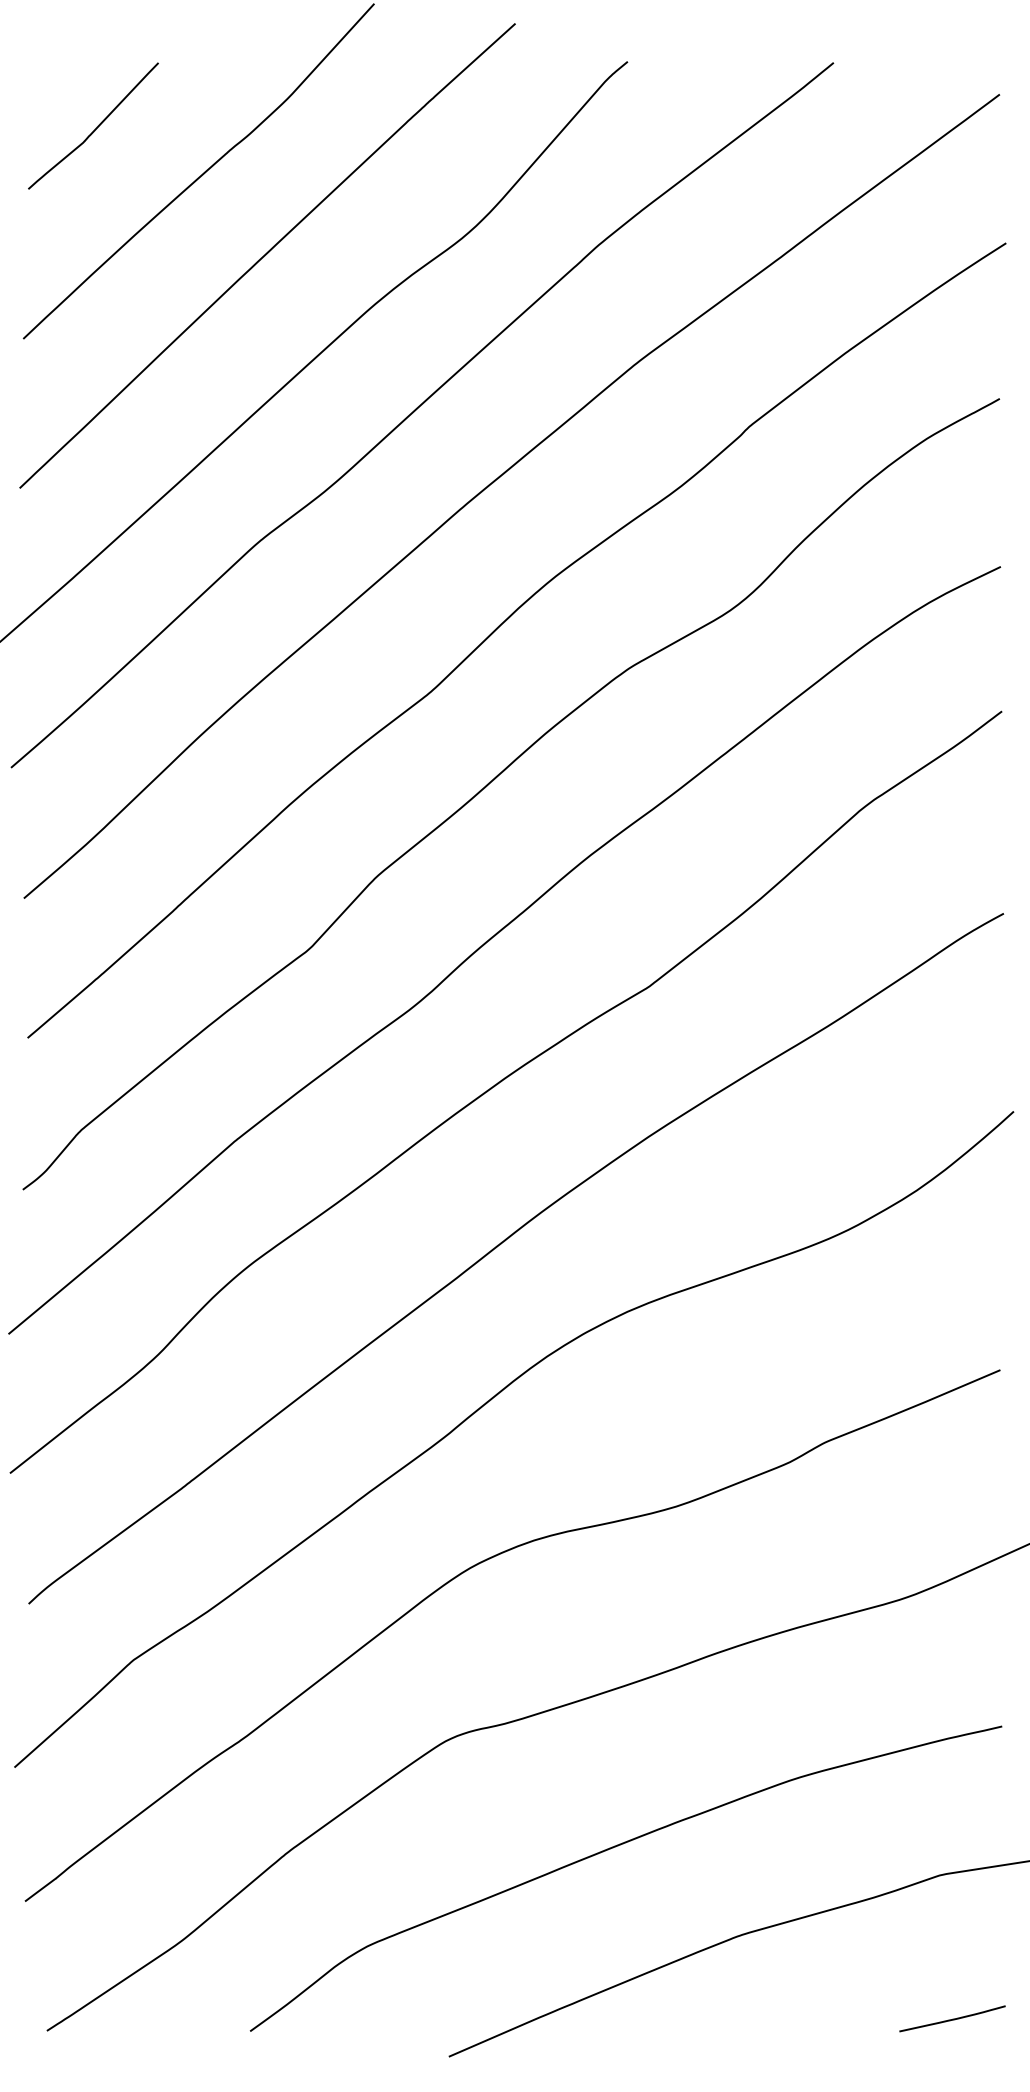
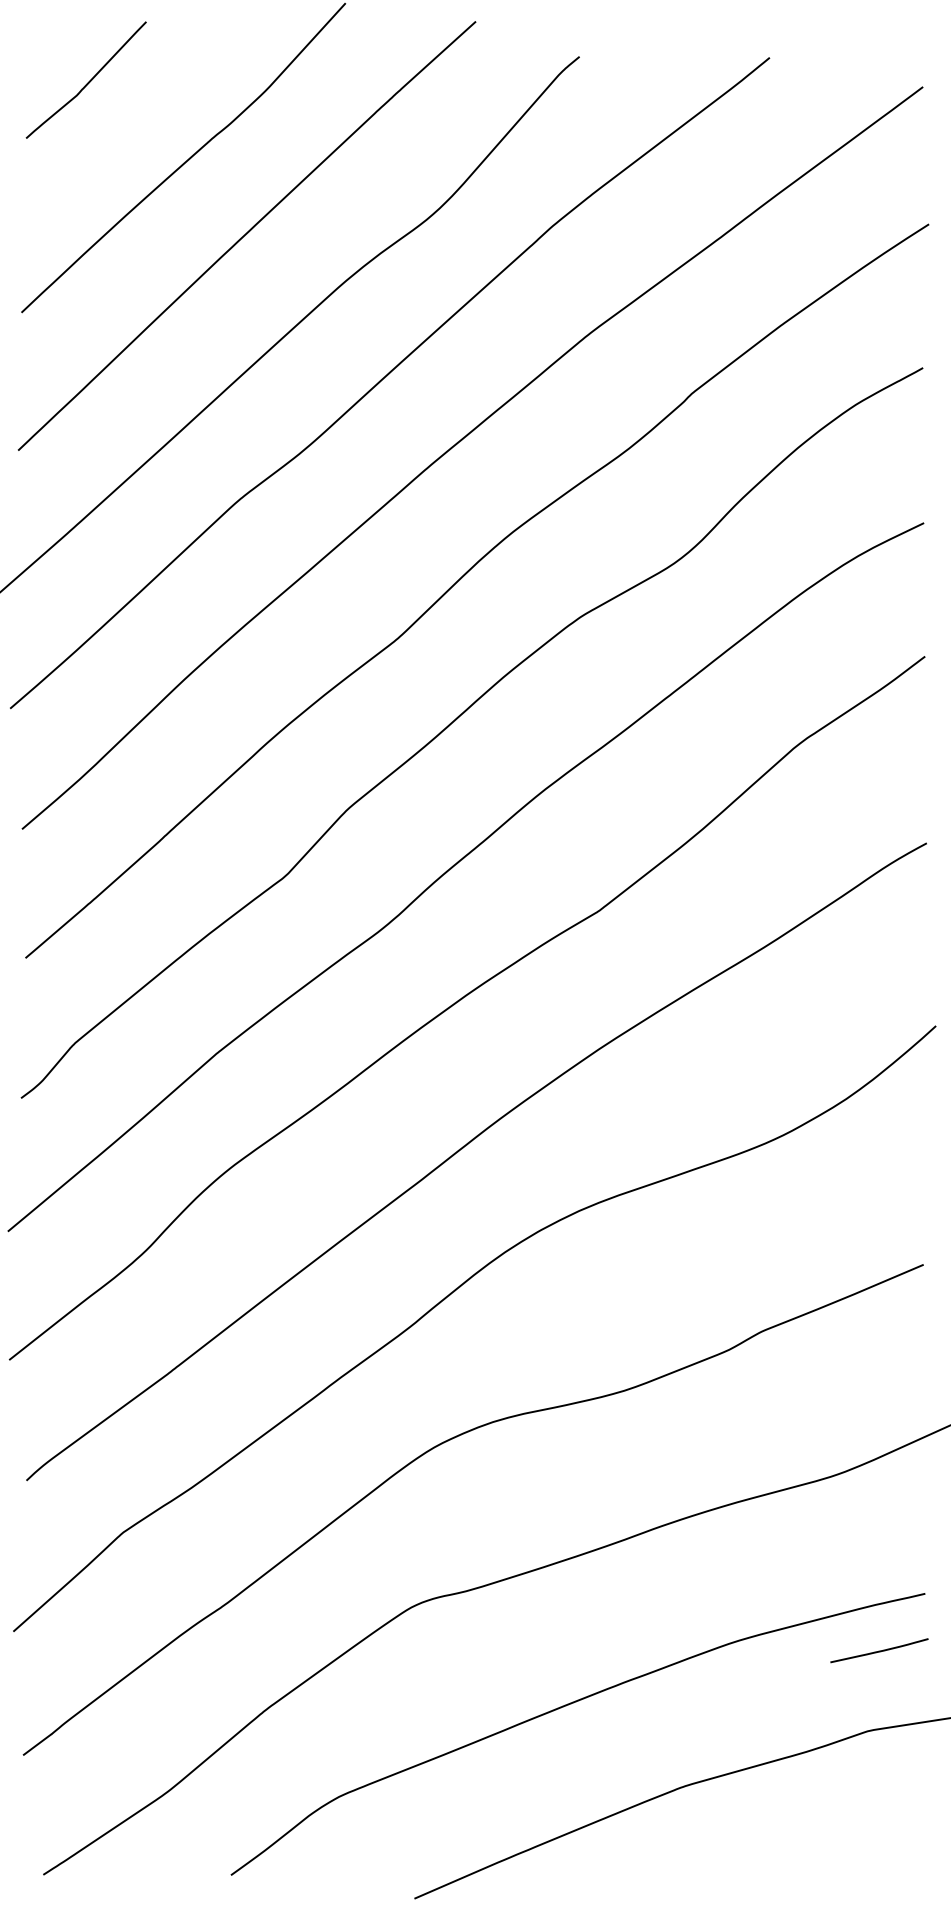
curve: (95, 127) -> (88, 81), moved
curve: (952, 2018) -> (879, 1650), moved

